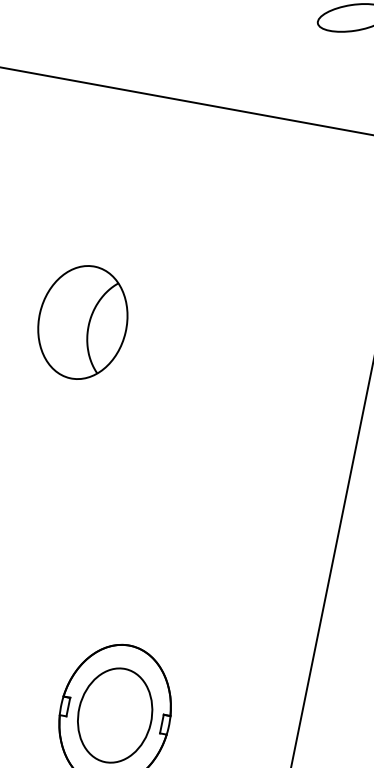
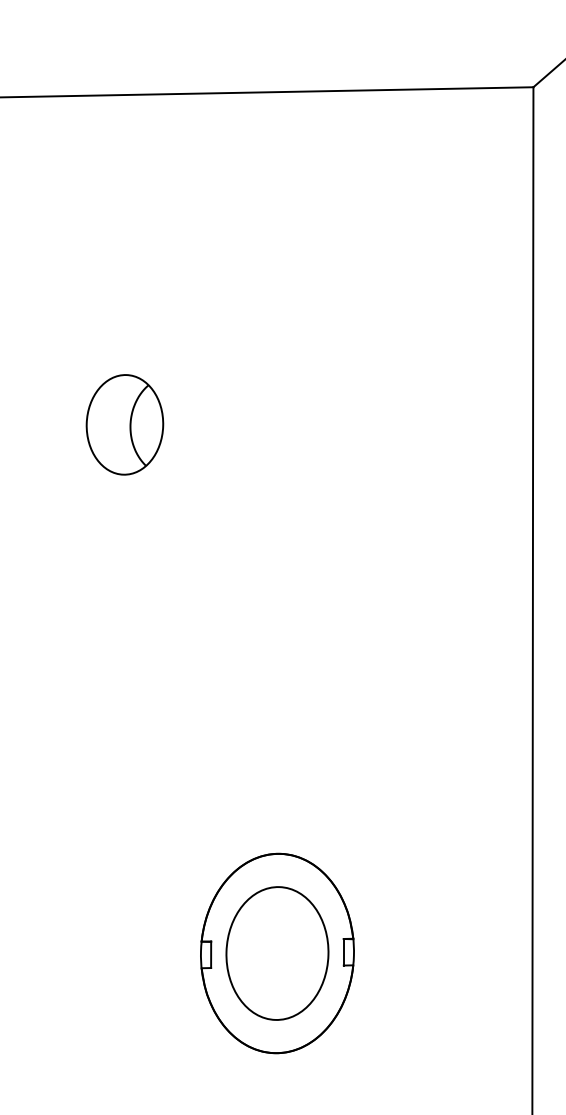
part: (82, 322) -> (124, 424), size x0.62

